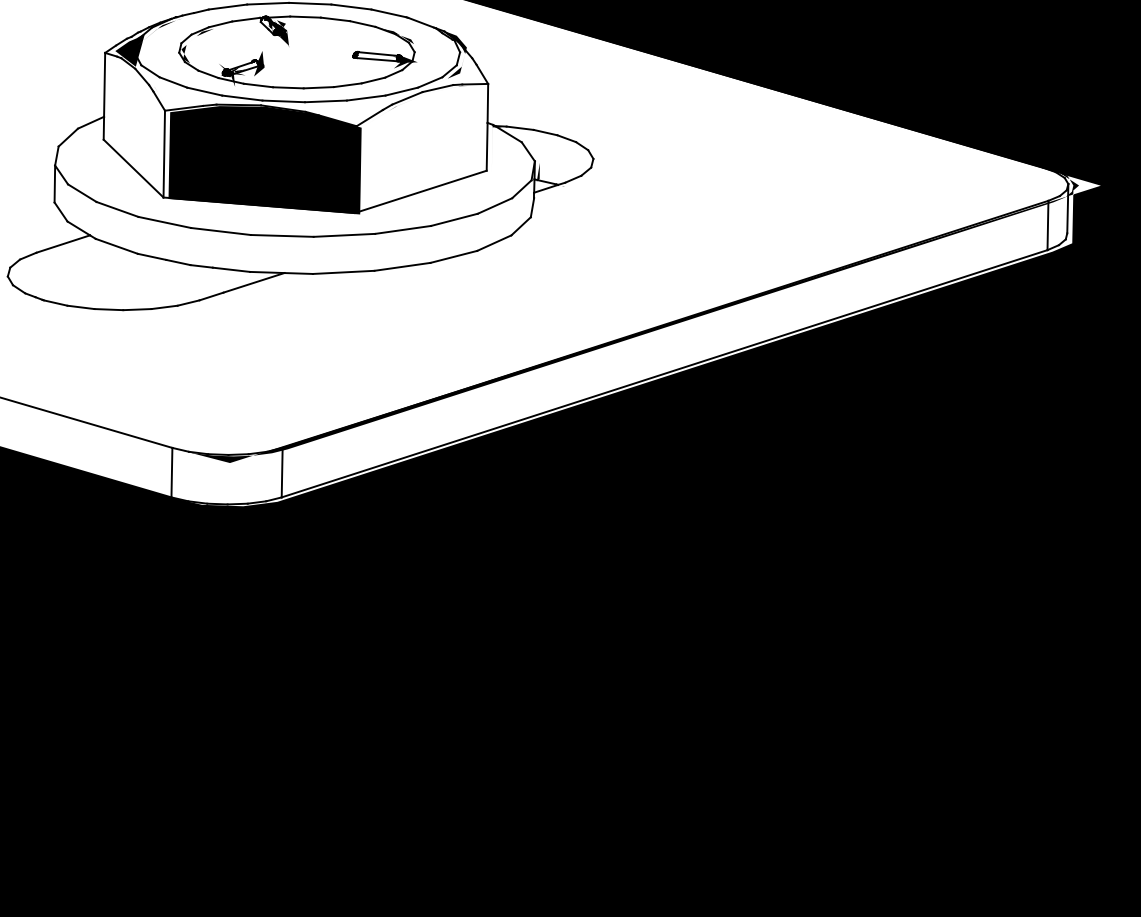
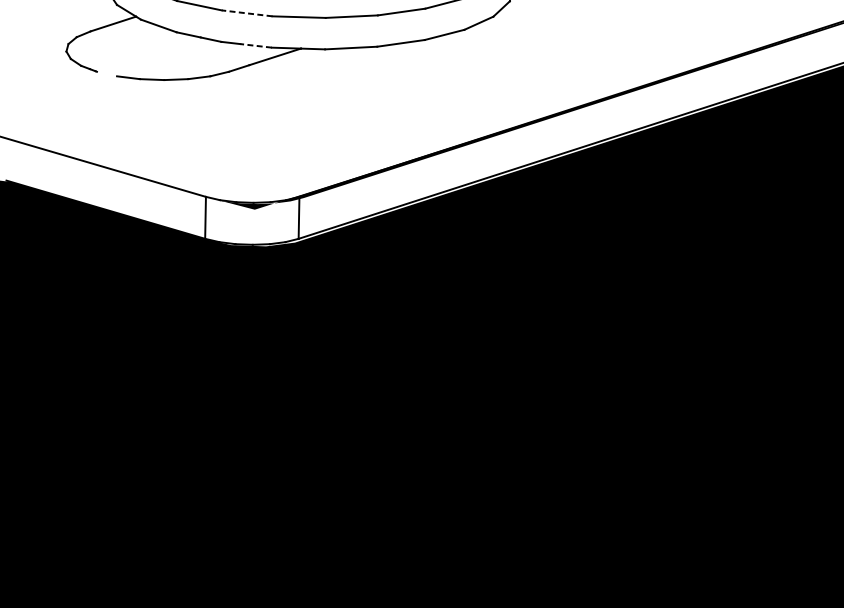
line: (220, 231) -> (246, 13), solid -> dashed
line: (231, 269) -> (256, 45), solid -> dashed
line: (55, 302) -> (106, 73), removed

